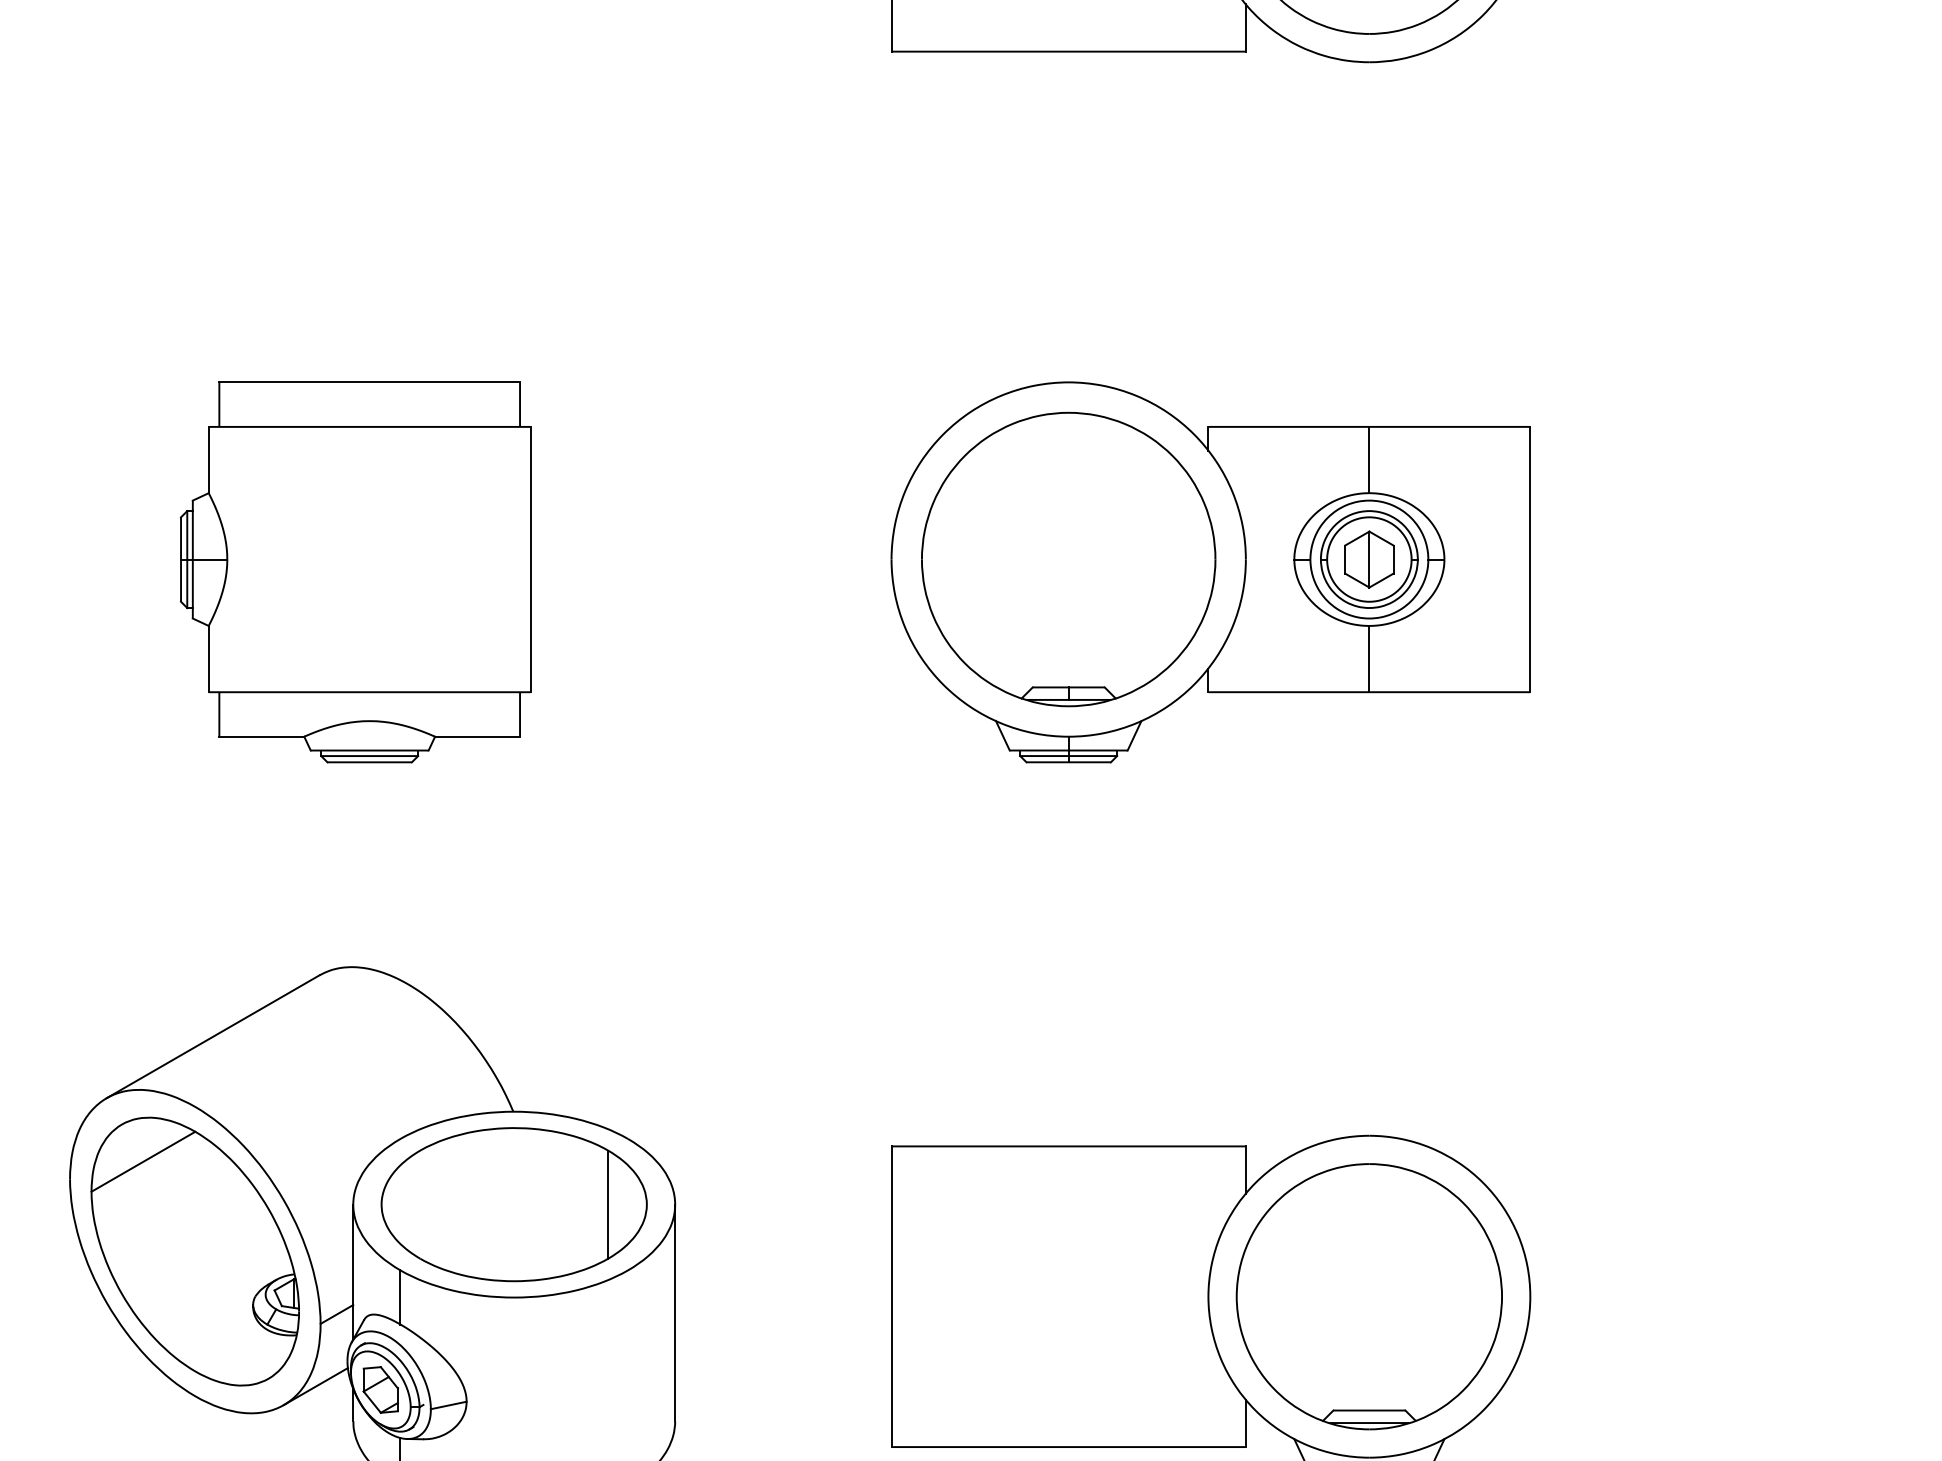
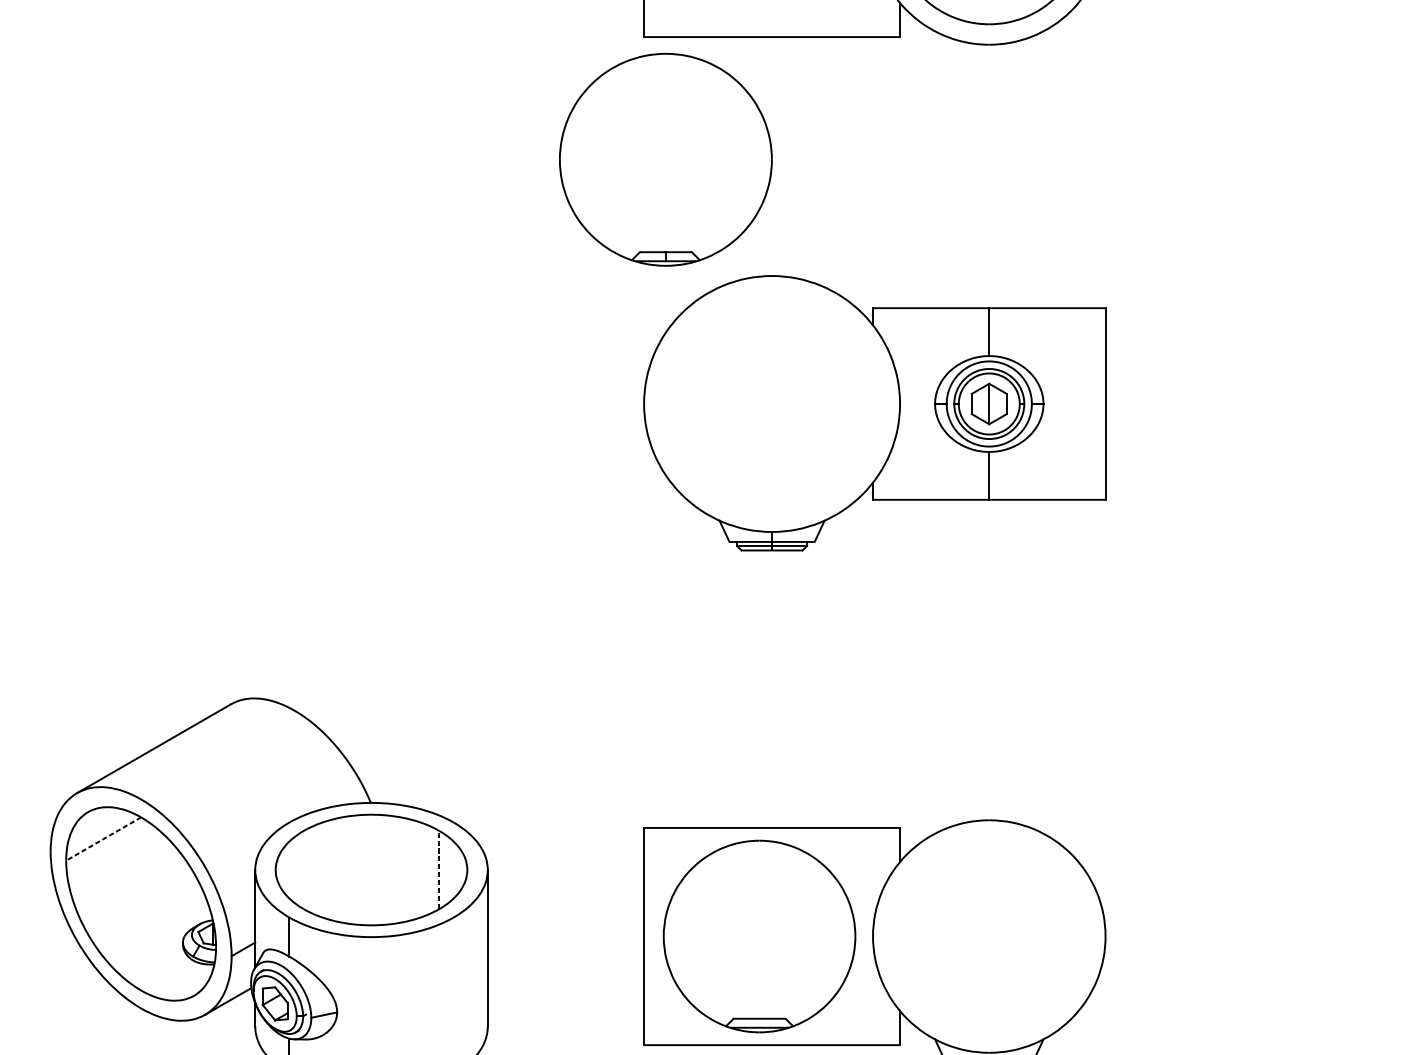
part: (1068, 559) -> (665, 159), moved
part: (355, 572) -> (256, 413), removed
line: (143, 1161) -> (103, 838), solid -> dashed
line: (608, 1204) -> (439, 869), solid -> dashed
part: (1368, 1296) -> (758, 936), moved

